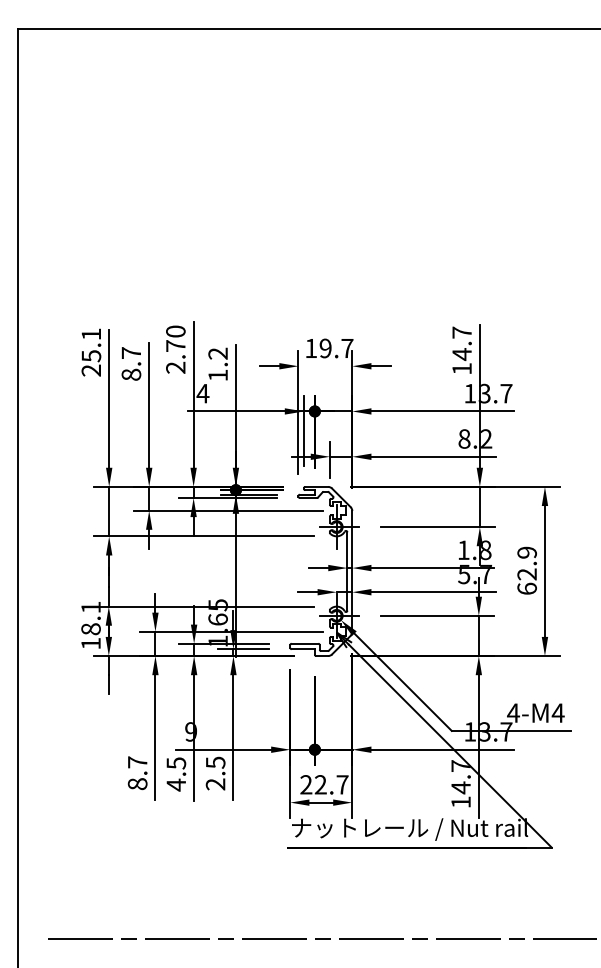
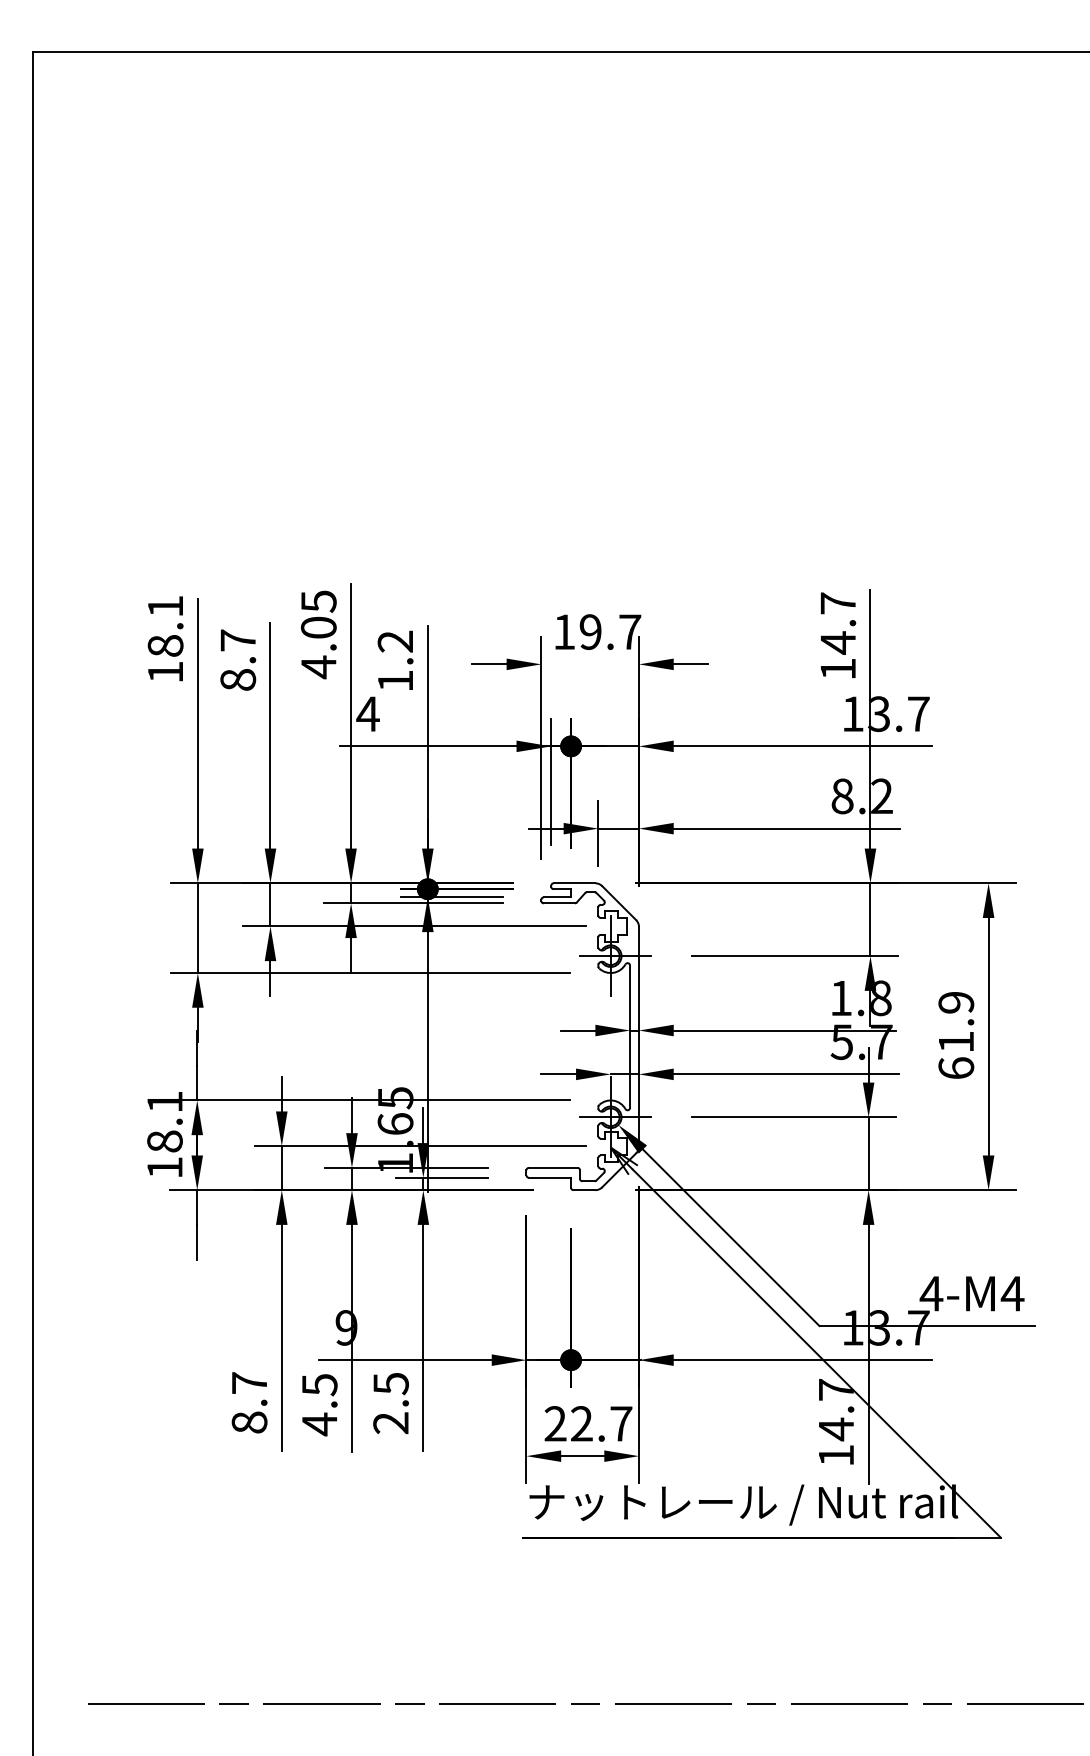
text: (175, 349) -> (318, 633), 2.70 -> 4.05
text: (91, 363) -> (165, 659), 25.1 -> 18.1
text: (526, 574) -> (955, 1042), 62.9 -> 61.9

